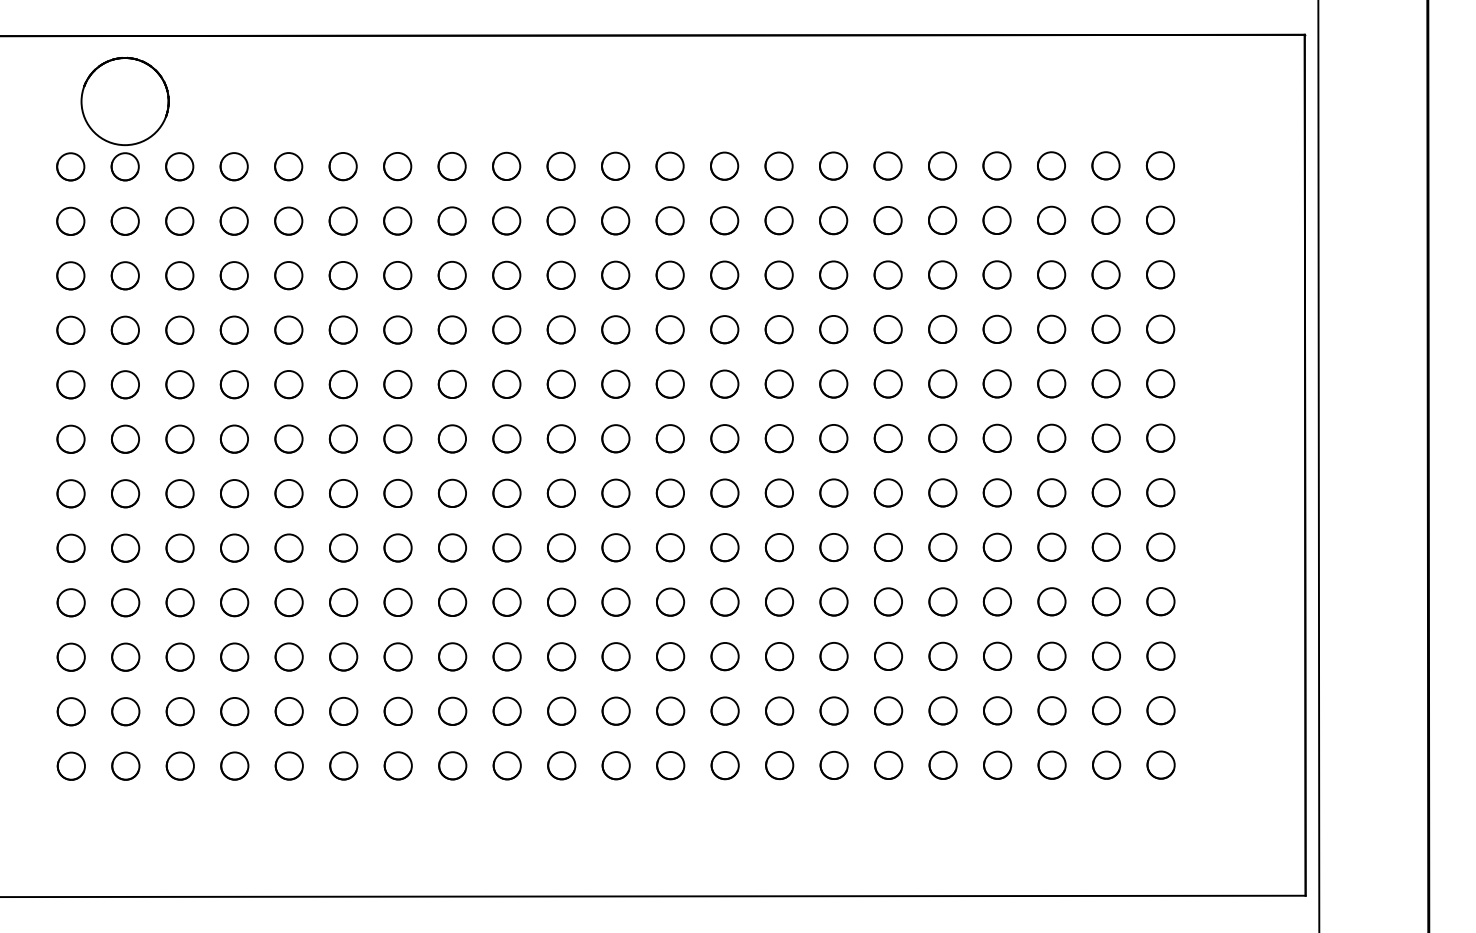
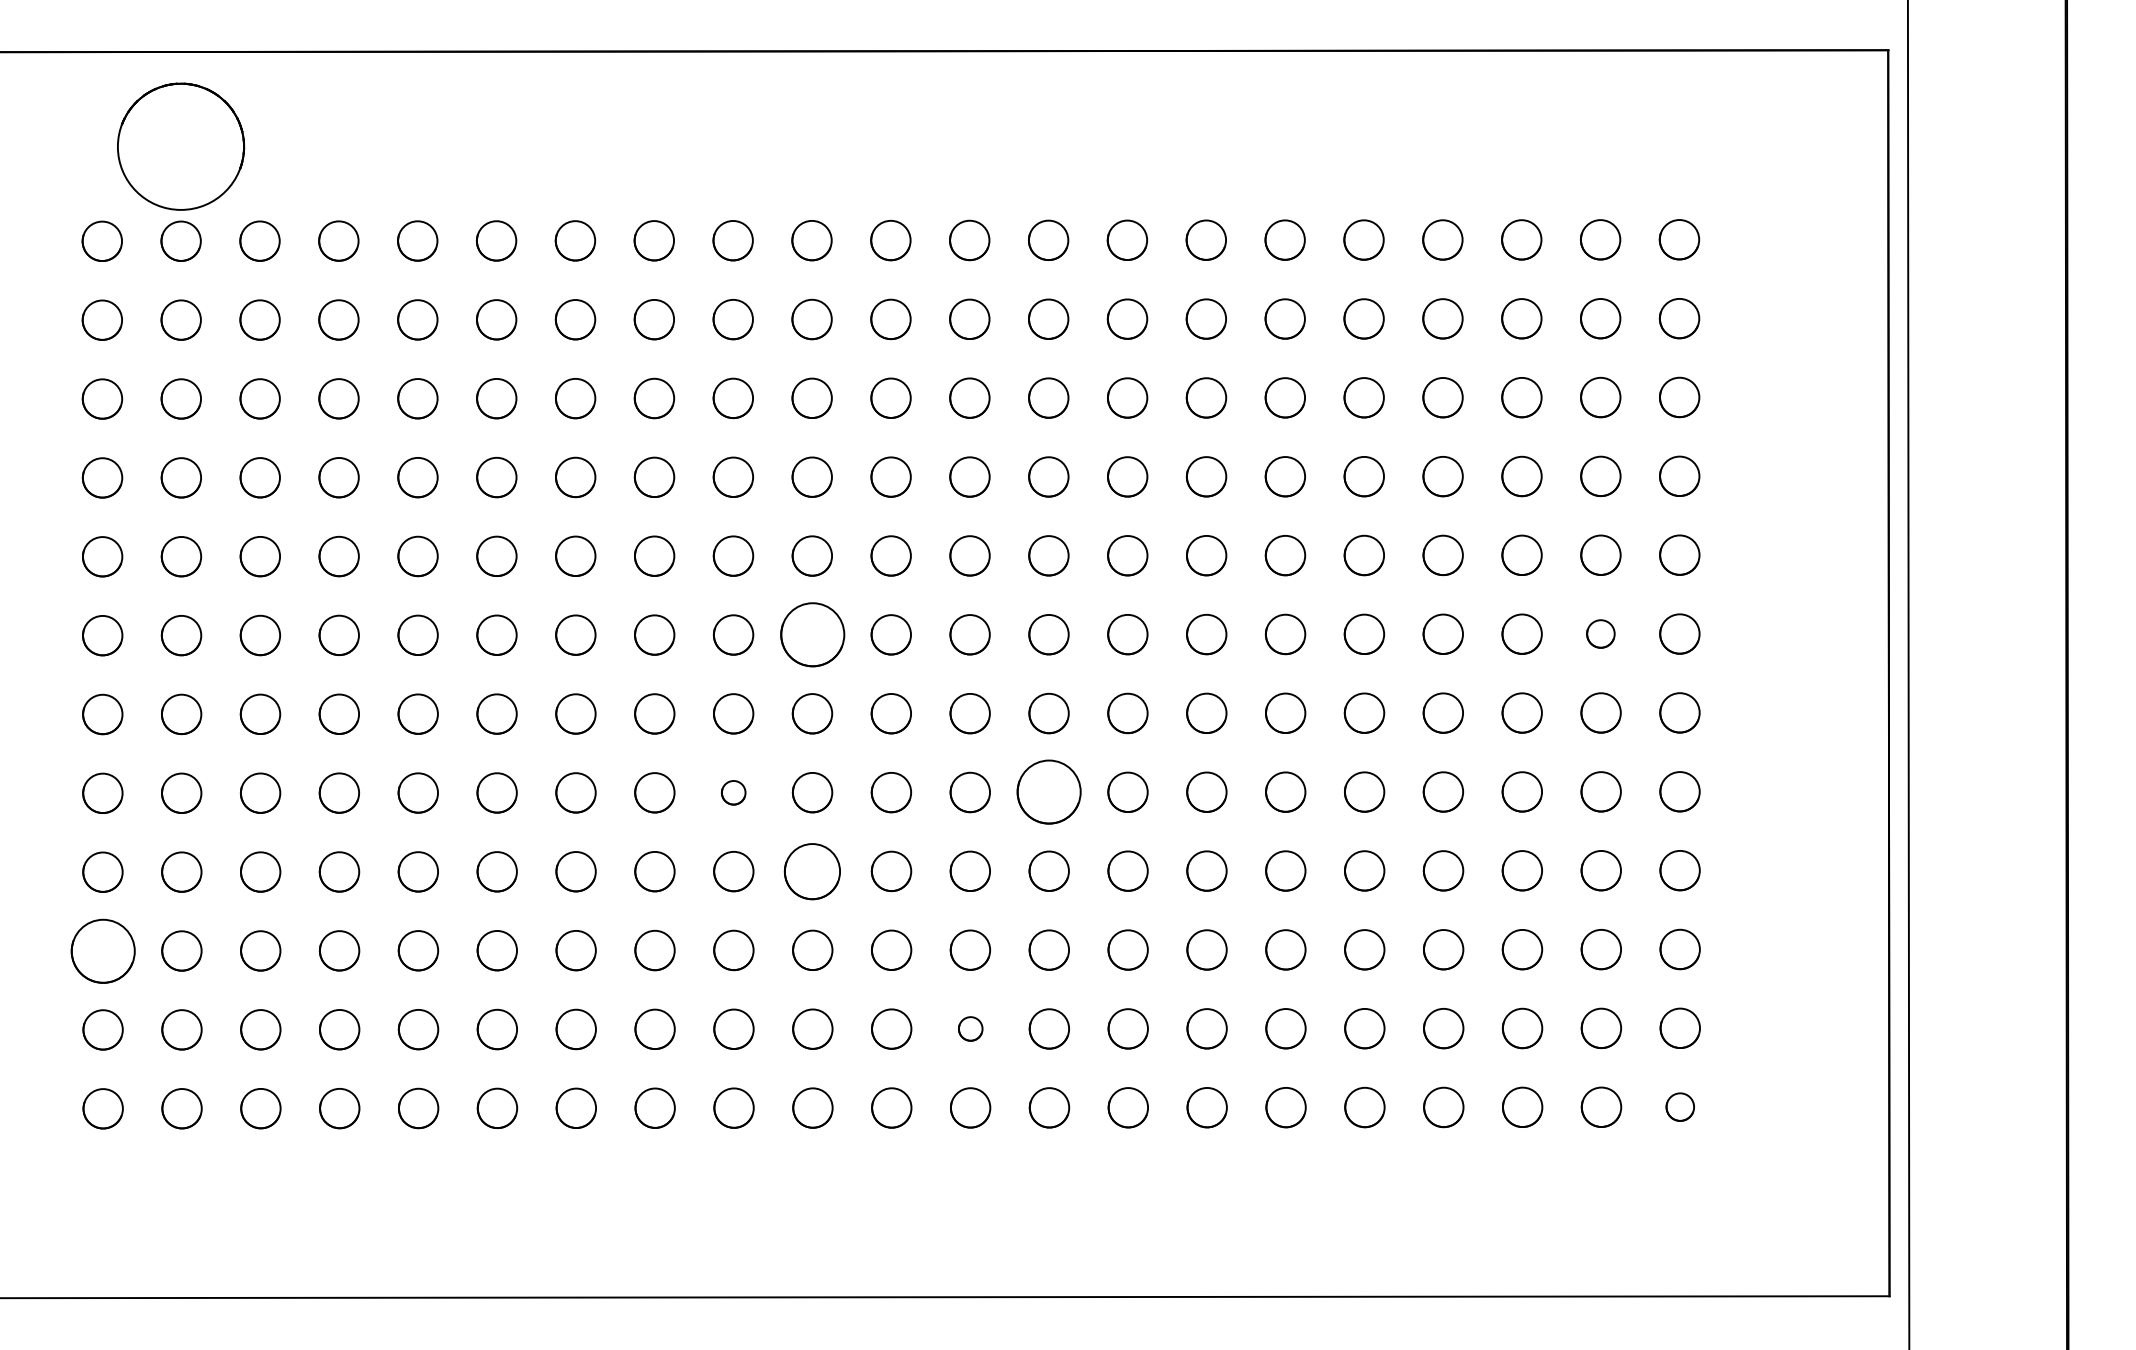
circle: (1105, 437) -> (1599, 633), size x0.7
circle: (560, 438) -> (811, 634), size x1.6
circle: (506, 547) -> (732, 792), size x0.6
circle: (724, 547) -> (1048, 792), size x1.6
circle: (561, 601) -> (812, 870), size x1.4
circle: (70, 656) -> (101, 949), size x1.6
circle: (670, 710) -> (970, 1028), size x0.6
circle: (1160, 764) -> (1679, 1106), size x0.7

